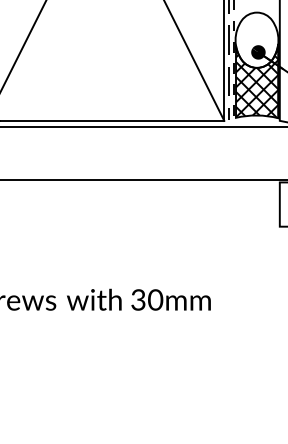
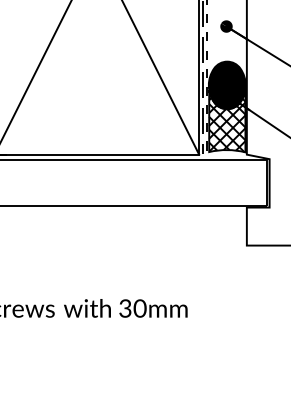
fill: (256, 40) -> (226, 85), added

